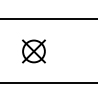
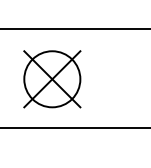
part: (33, 51) -> (51, 79), size x1.67

